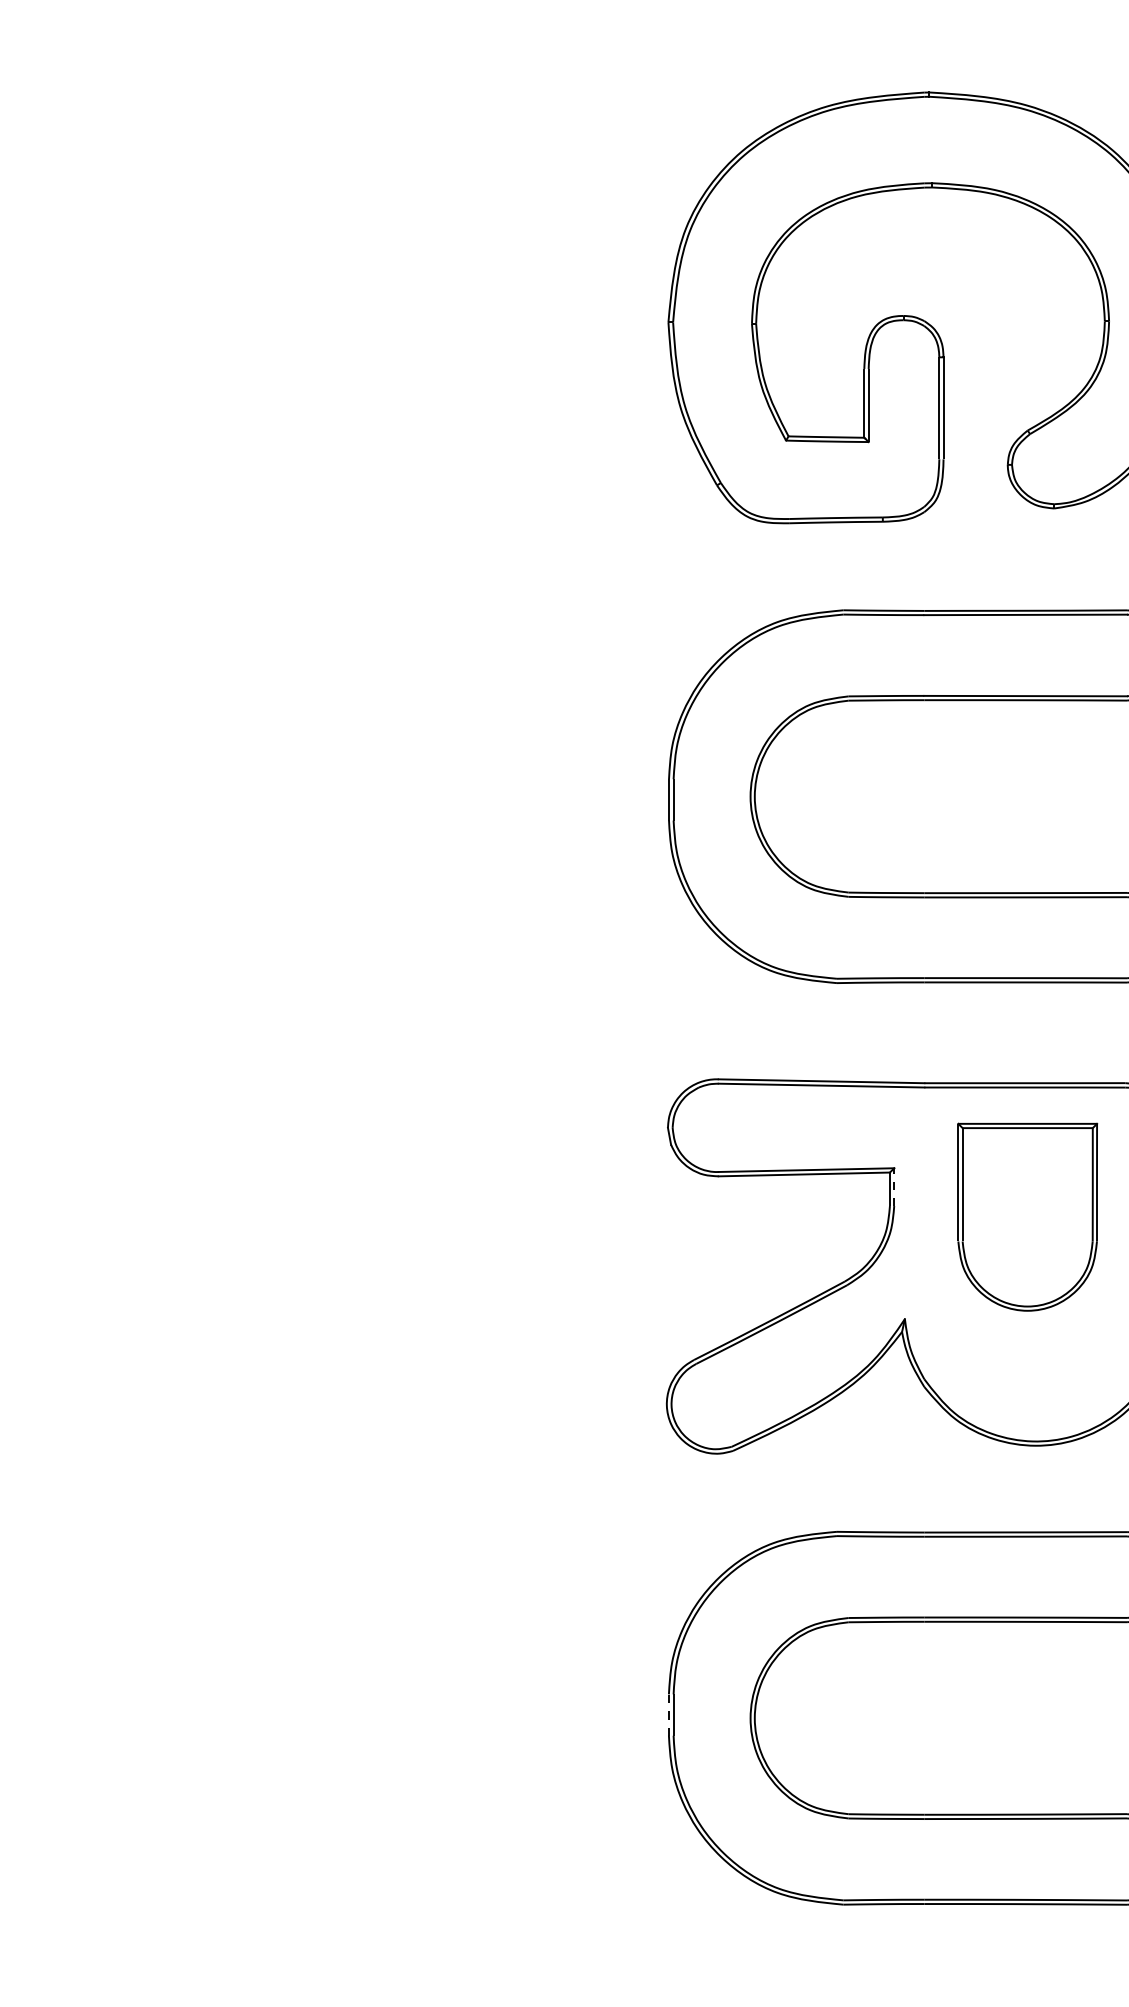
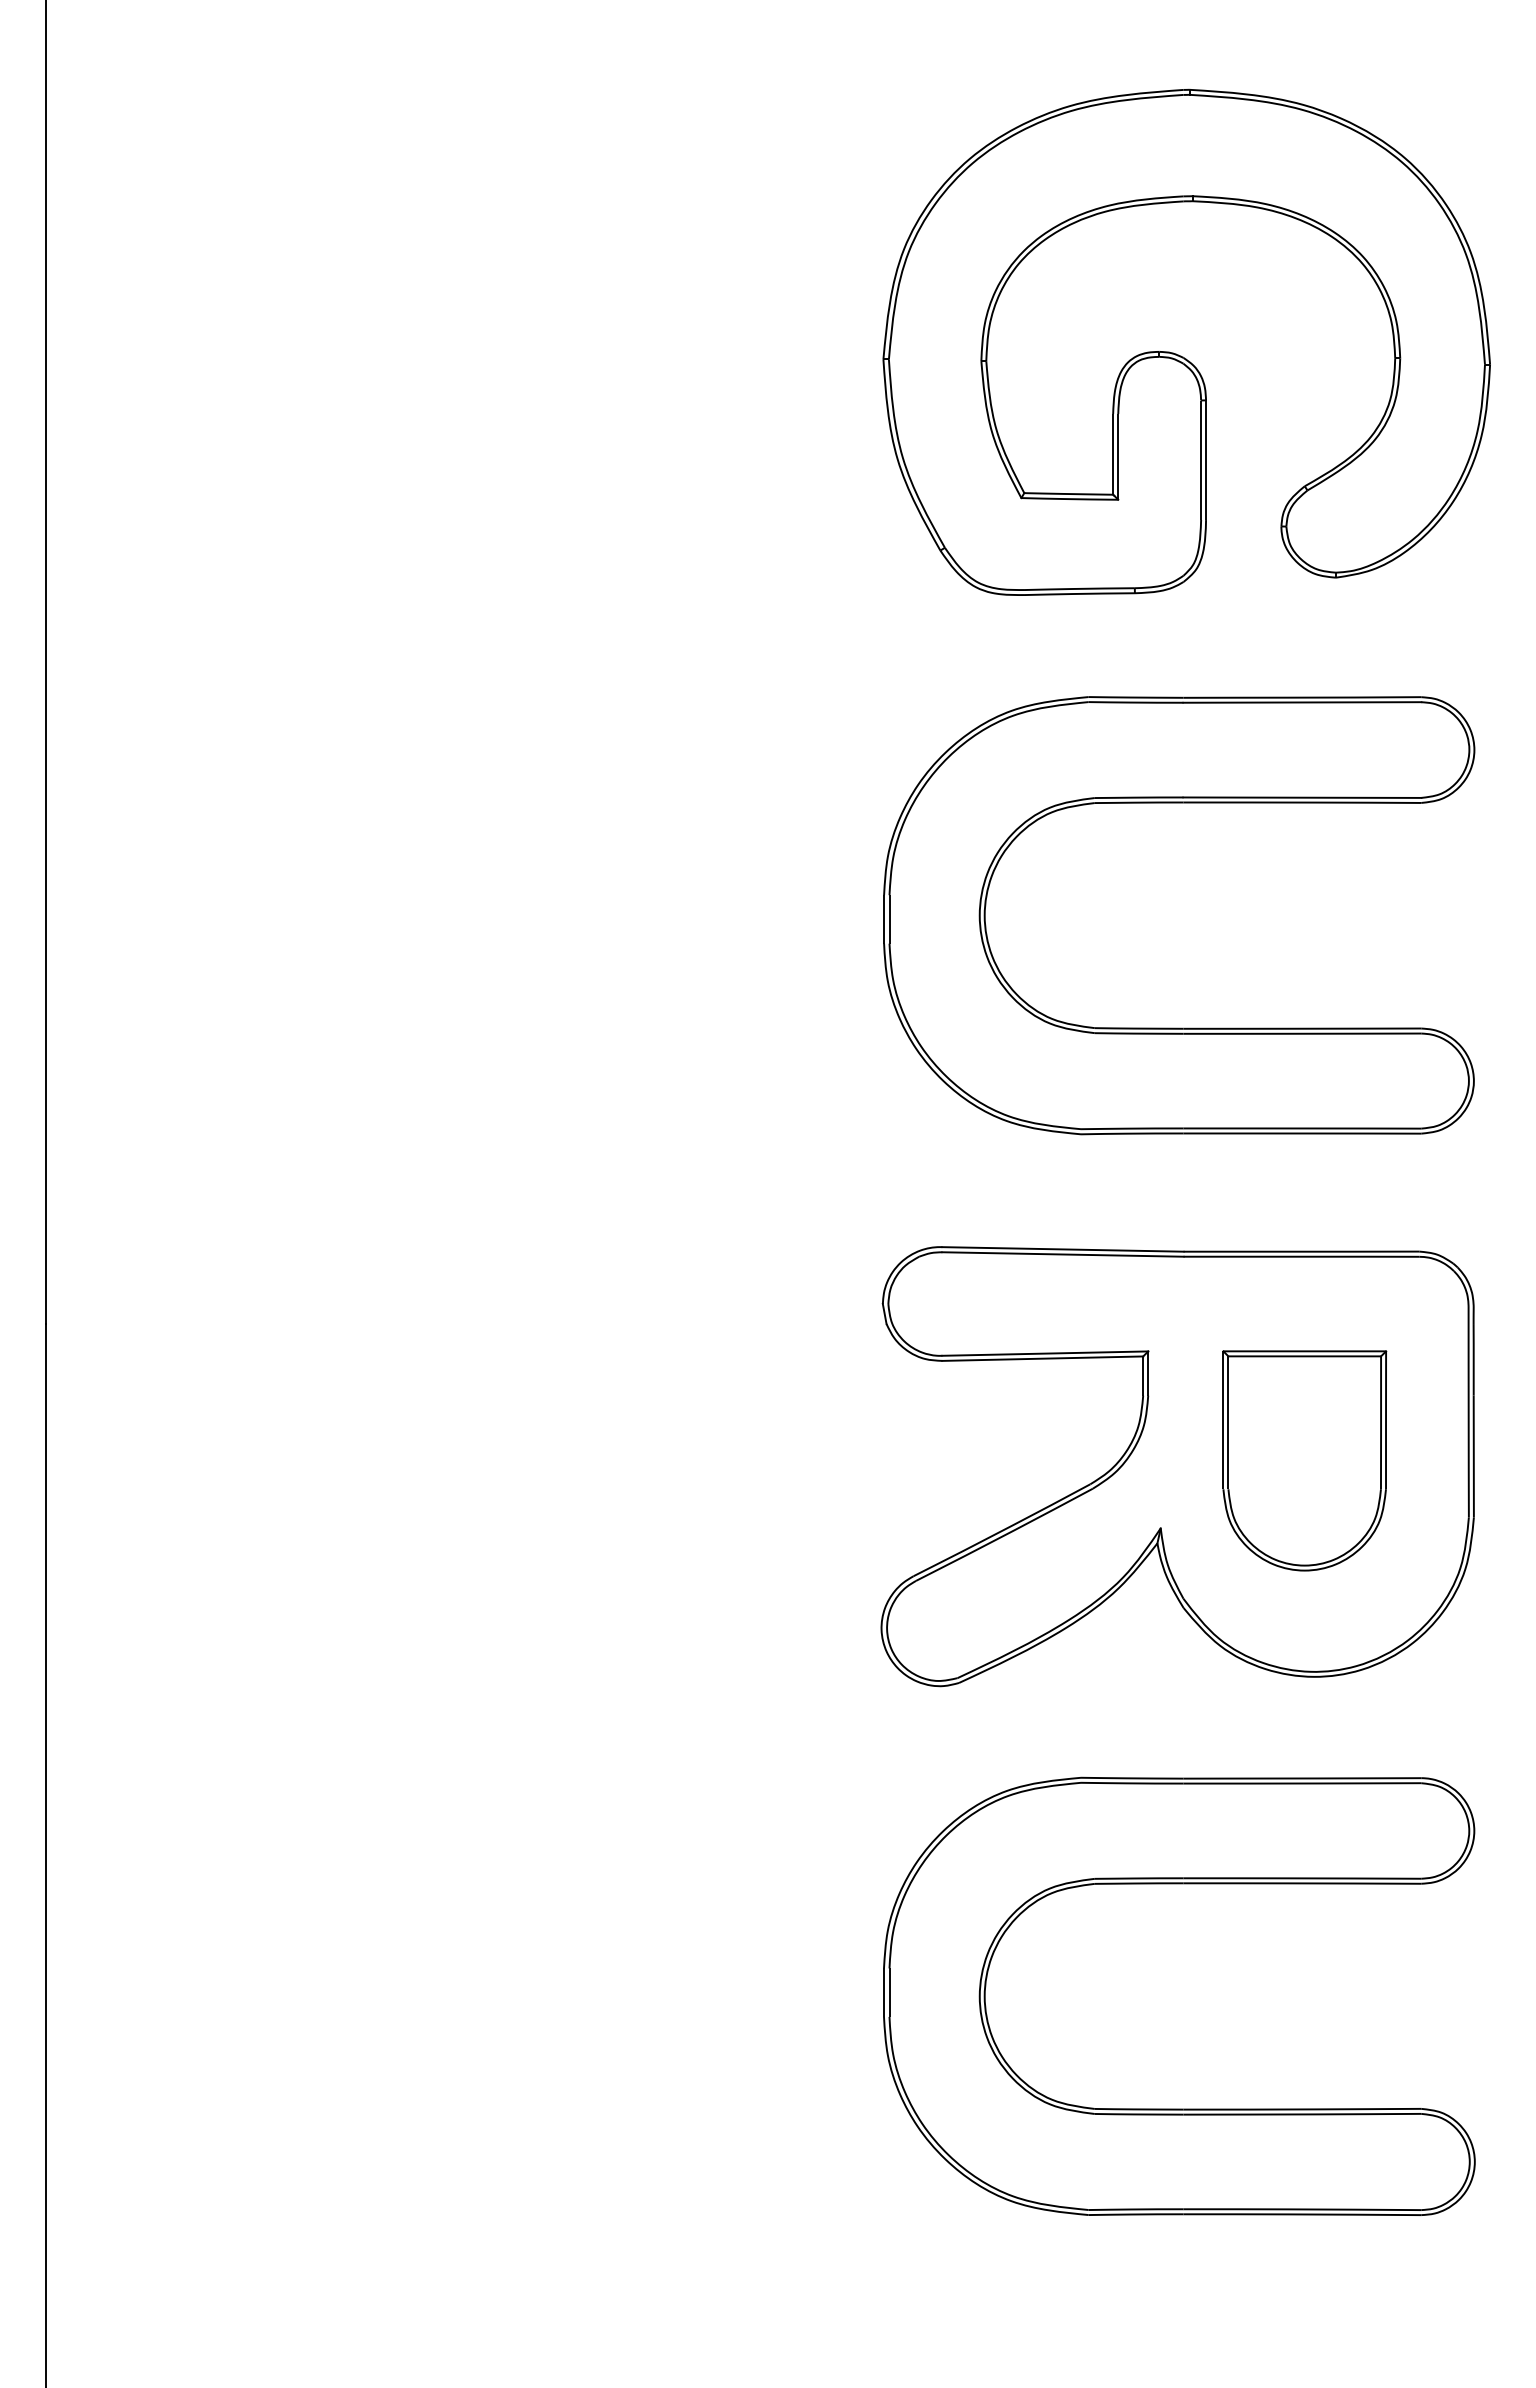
line: (894, 1186) -> (1148, 1372), dashed -> solid
part: (1027, 1216) -> (1304, 1460), moved
line: (668, 1714) -> (883, 1991), dashed -> solid

